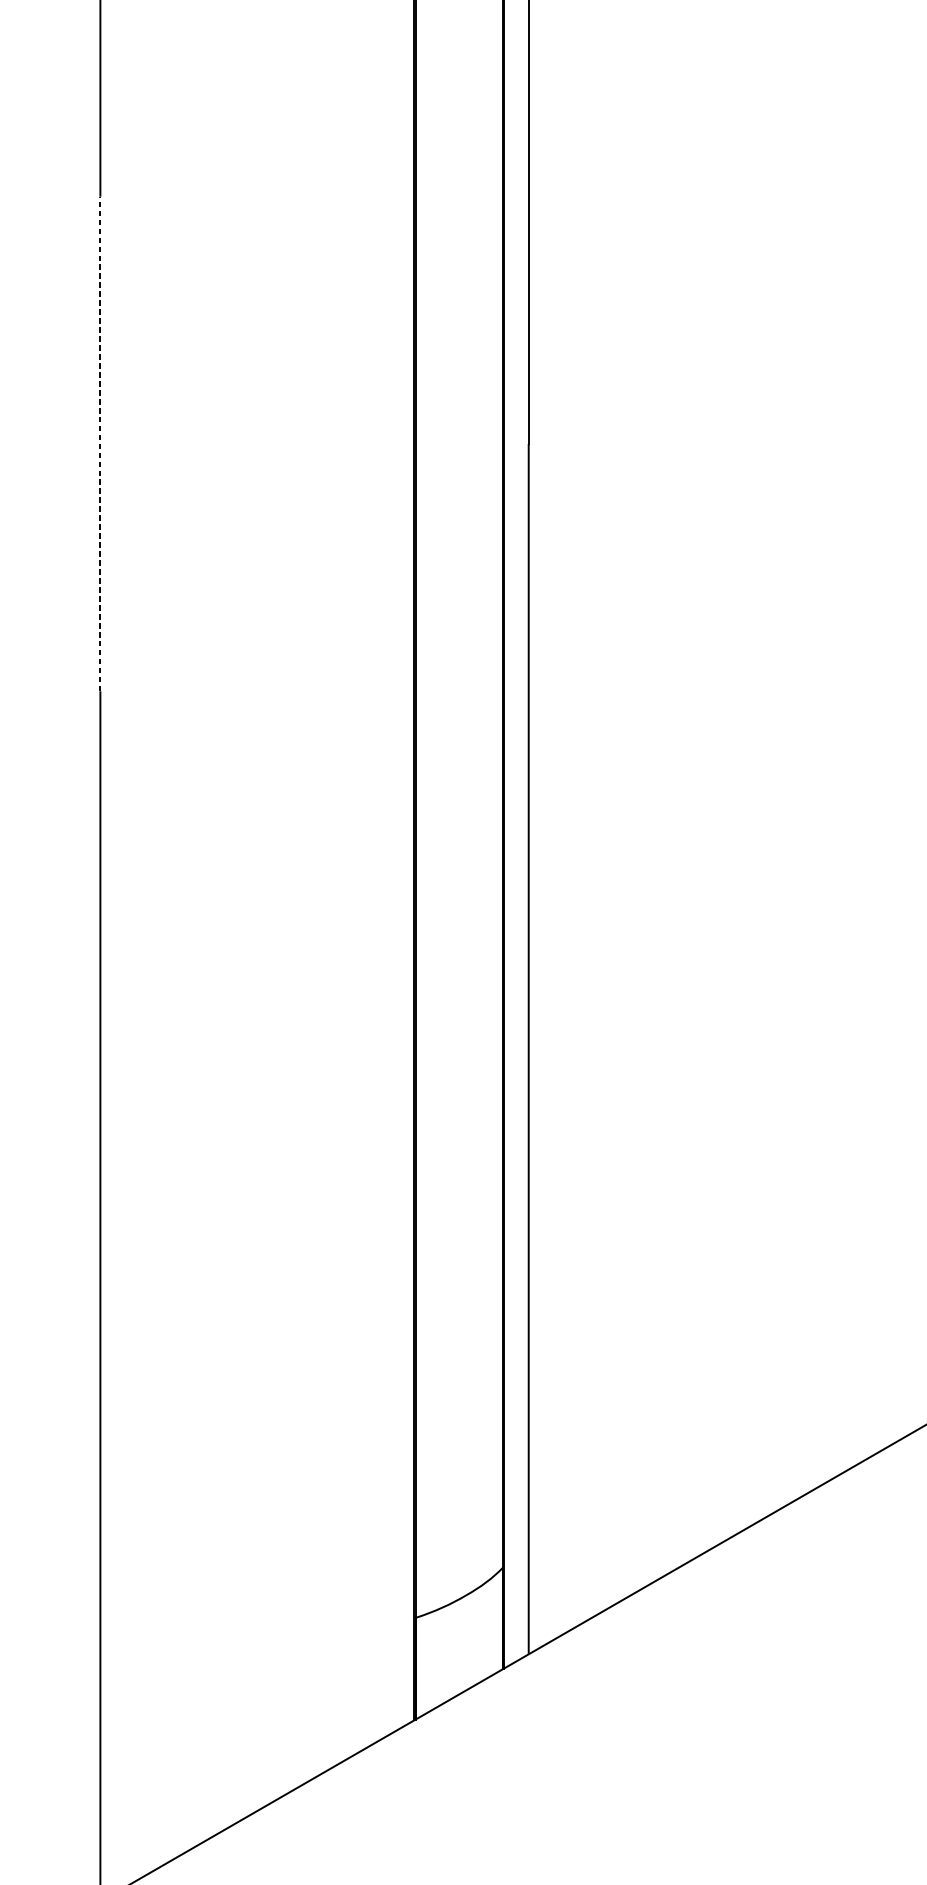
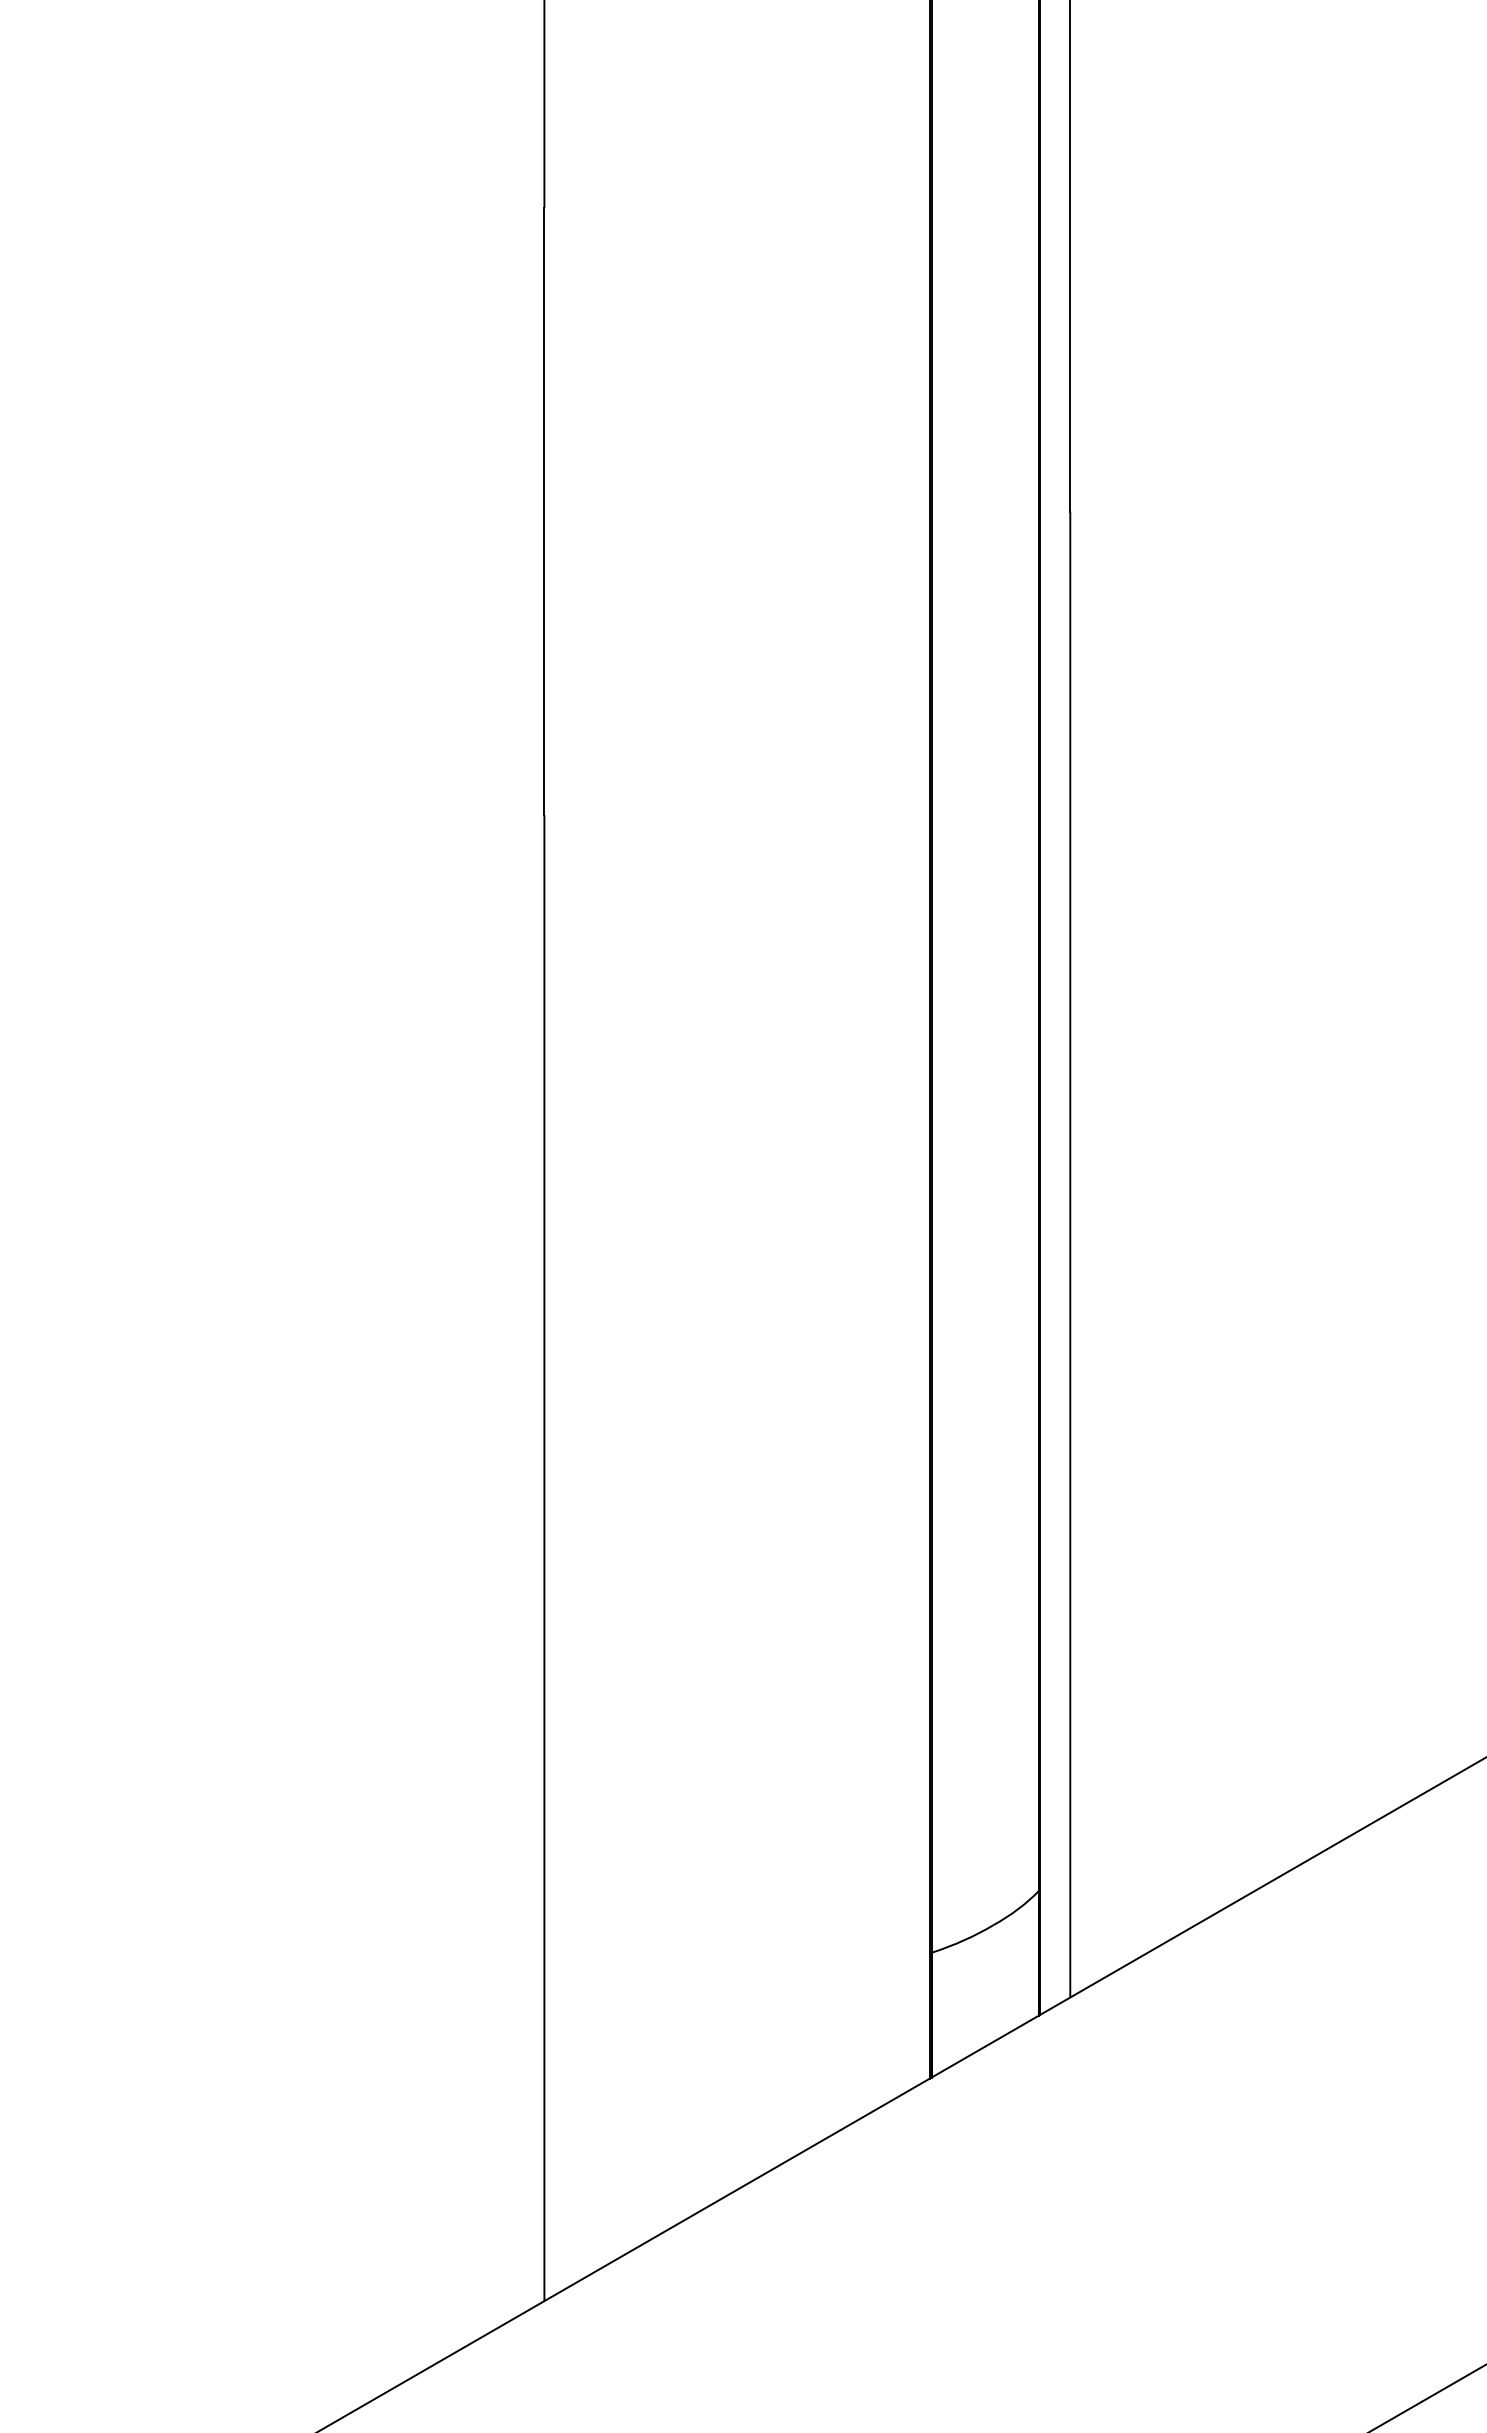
line: (100, 443) -> (544, 511), dashed -> solid

